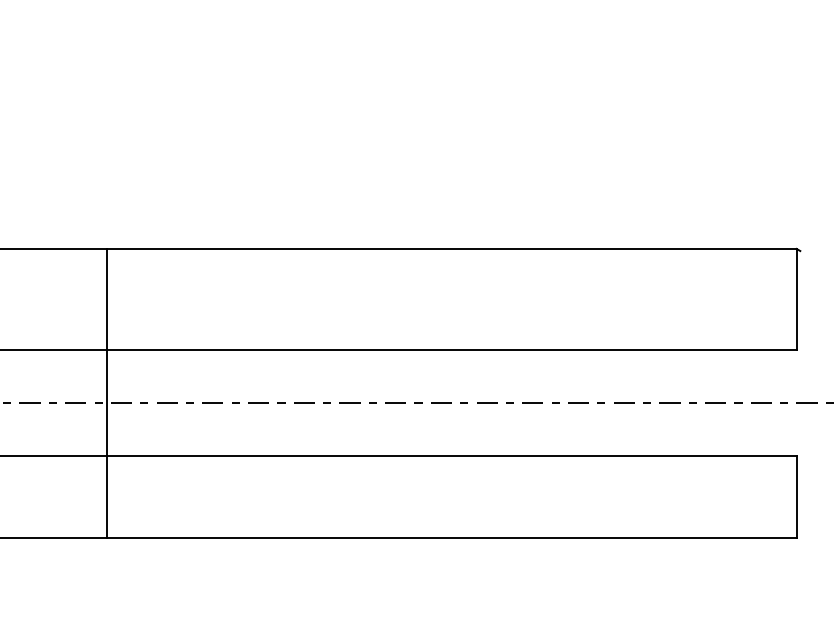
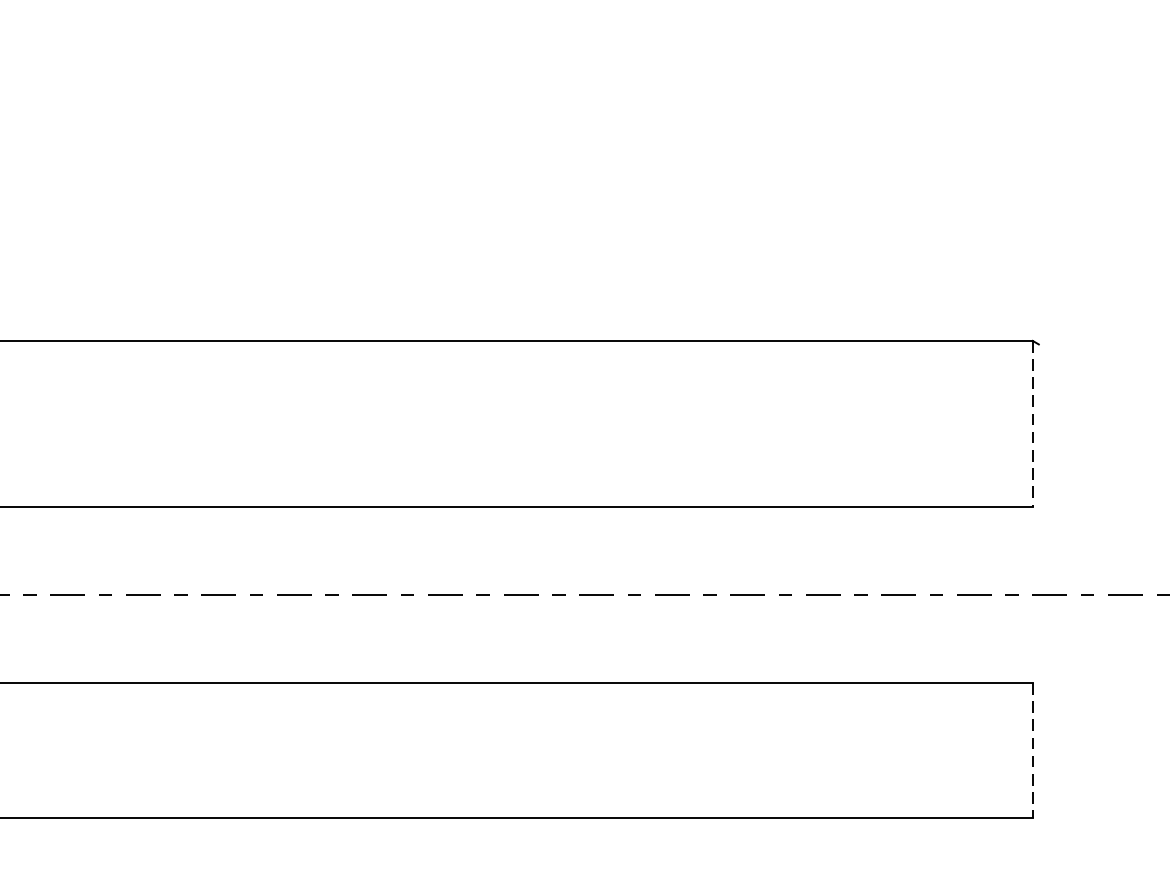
line: (796, 299) -> (1032, 424), solid -> dashed
line: (796, 496) -> (1032, 750), solid -> dashed

